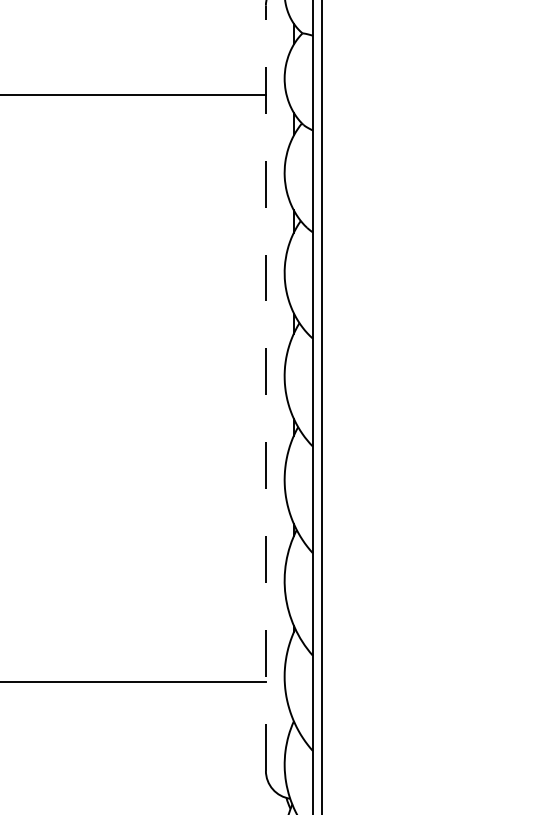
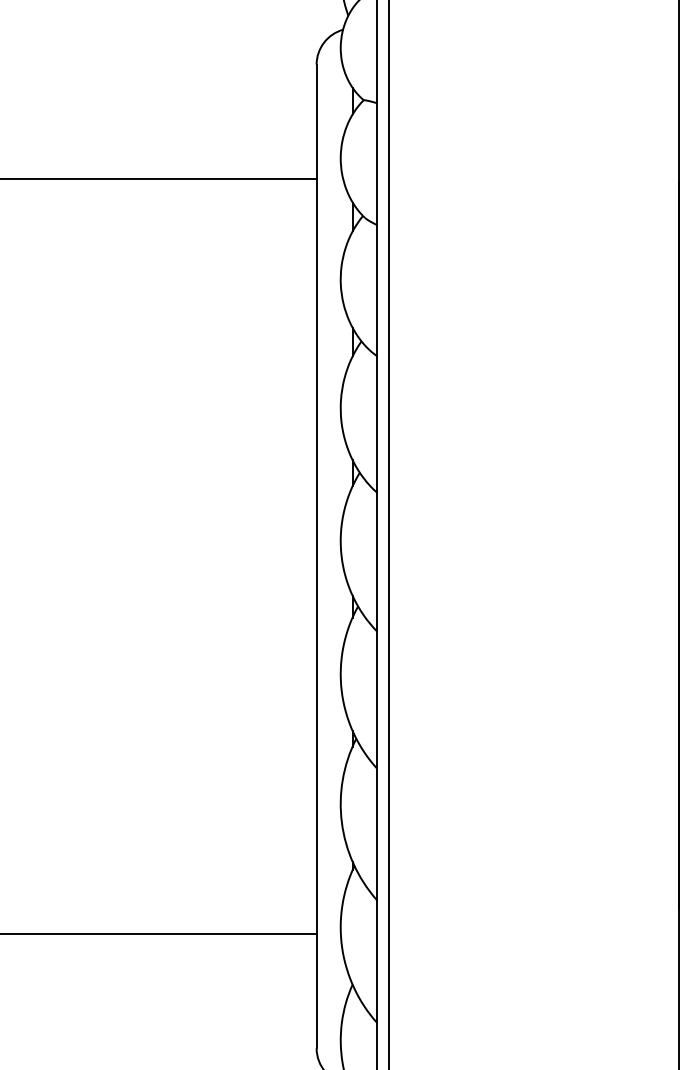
line: (265, 388) -> (316, 556), dashed -> solid

